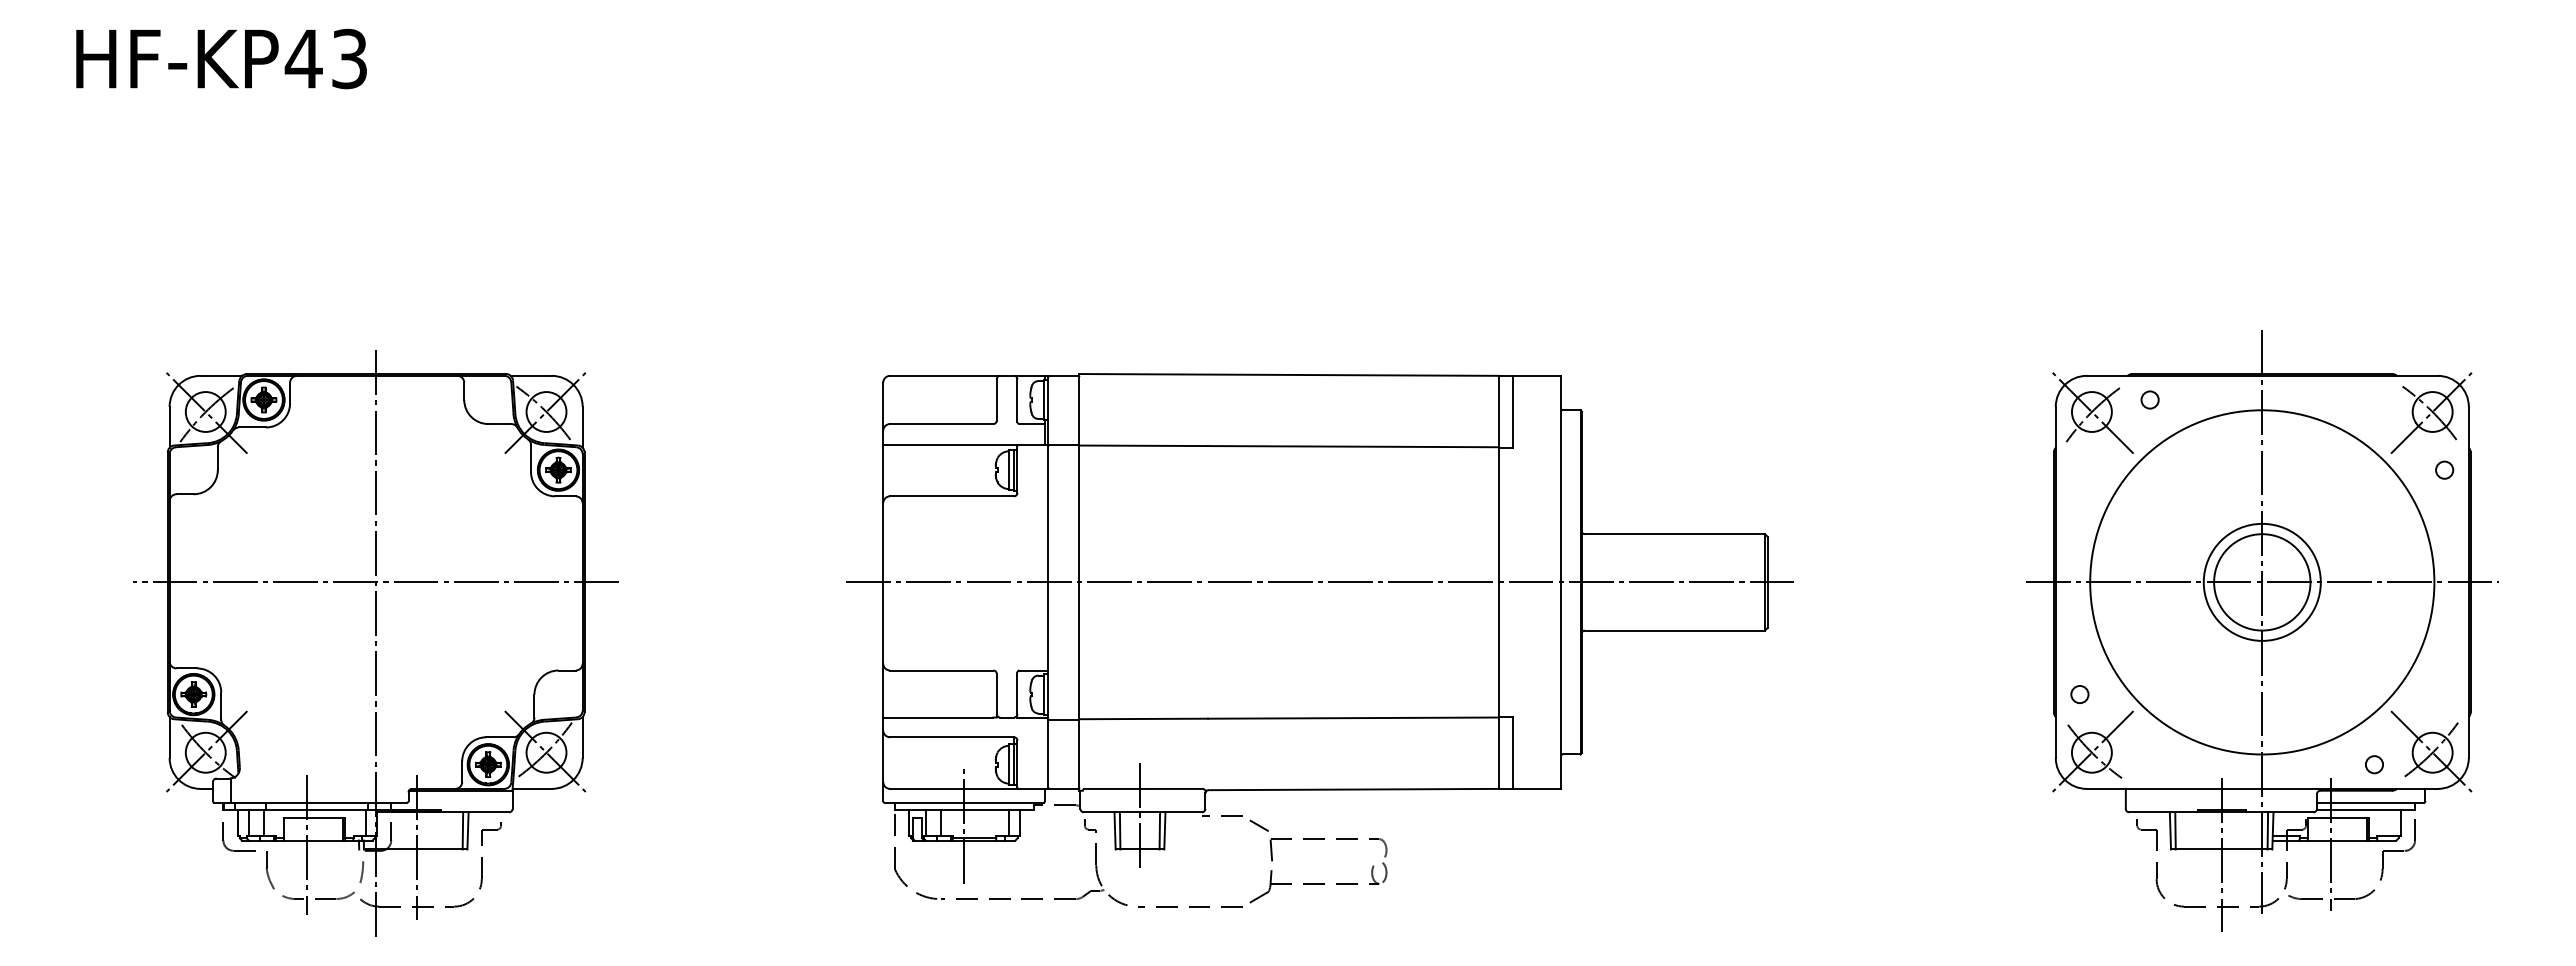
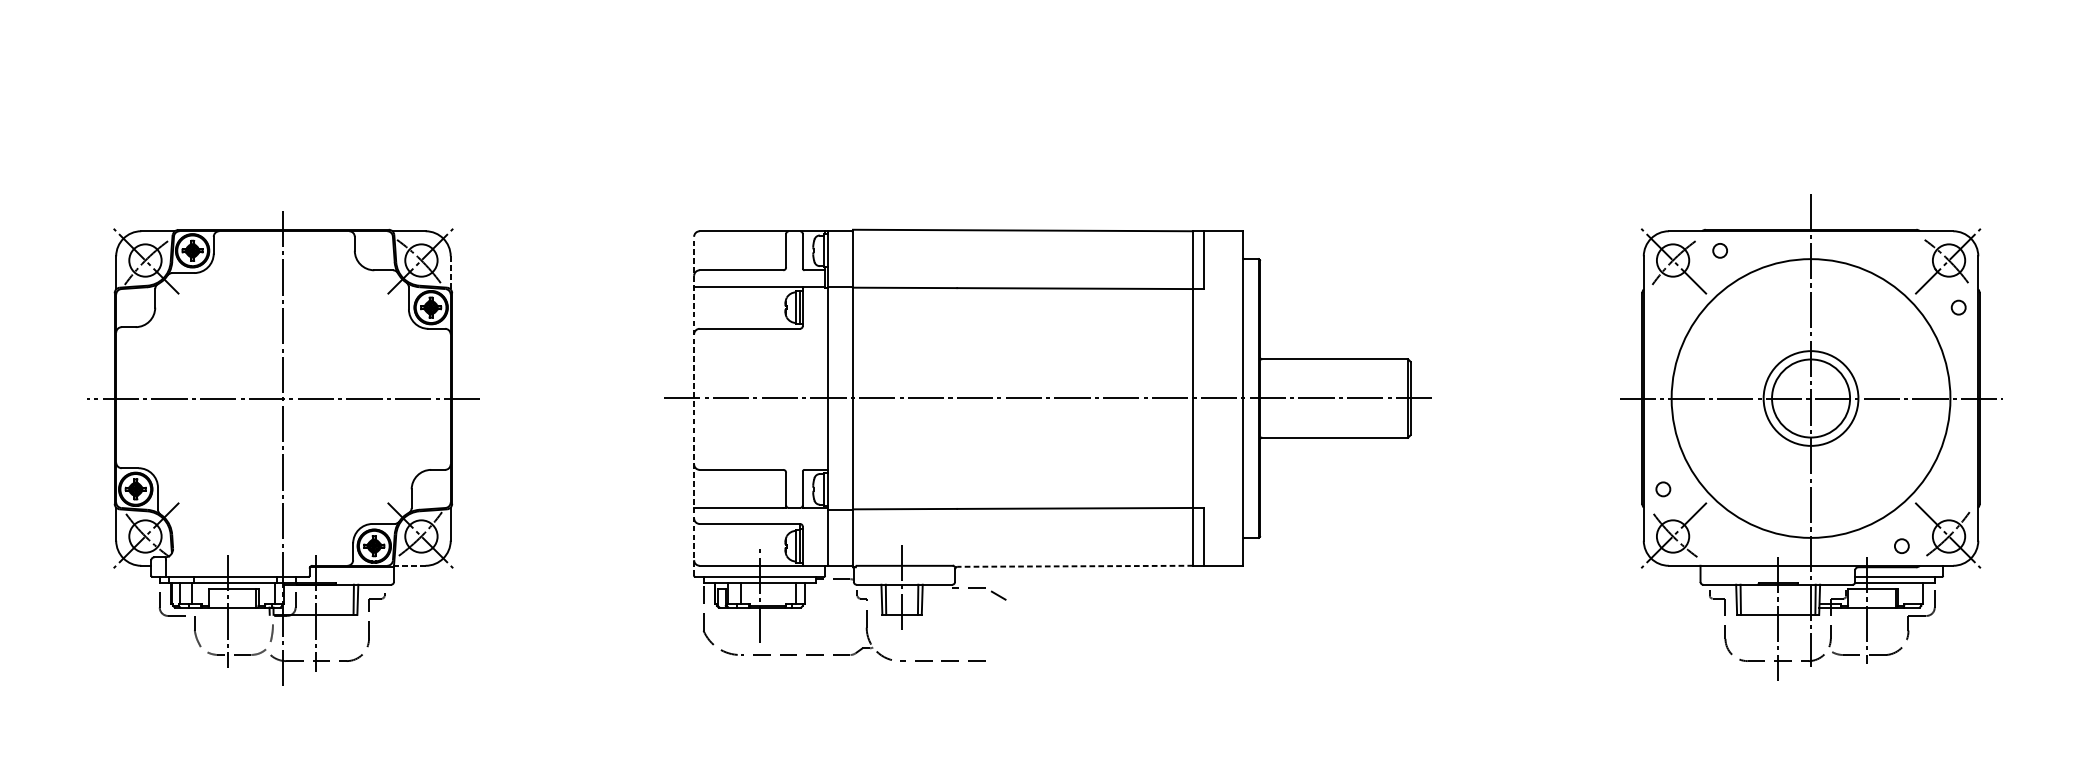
line: (582, 427) -> (450, 273), solid -> dashed
line: (883, 591) -> (694, 405), solid -> dashed
line: (532, 788) -> (410, 565), solid -> dashed
line: (1353, 789) -> (1075, 566), solid -> dashed
part: (1318, 883) -> (1046, 642), removed

